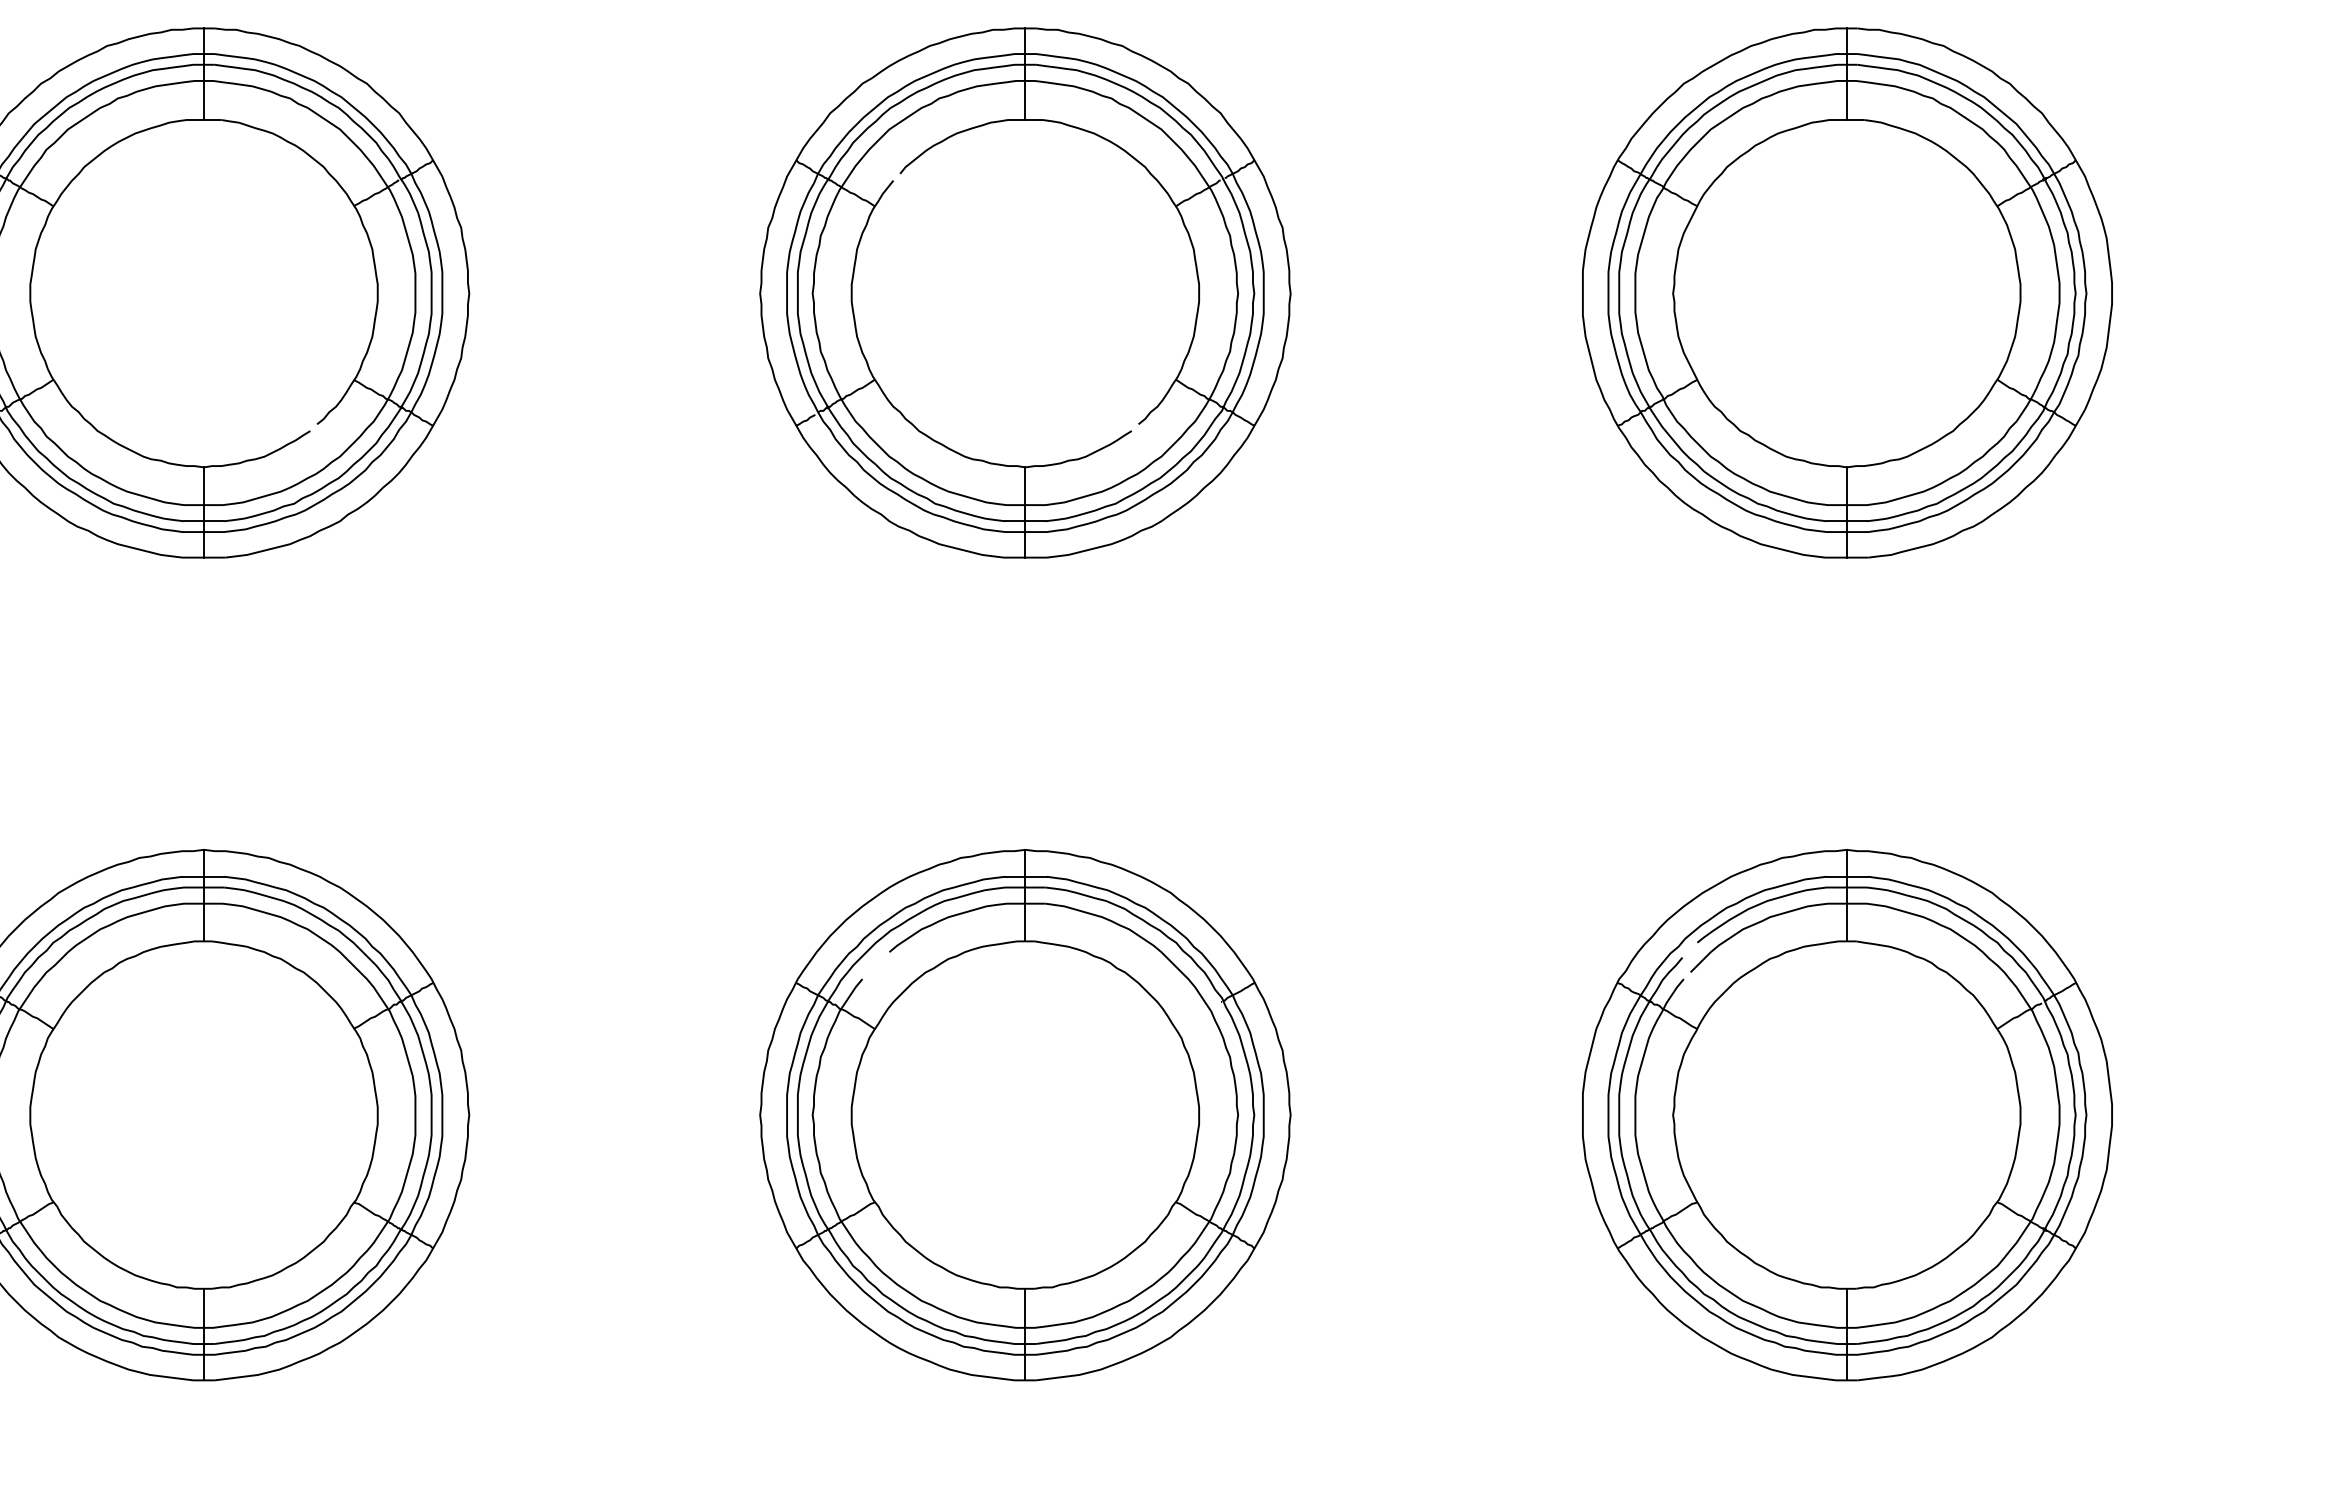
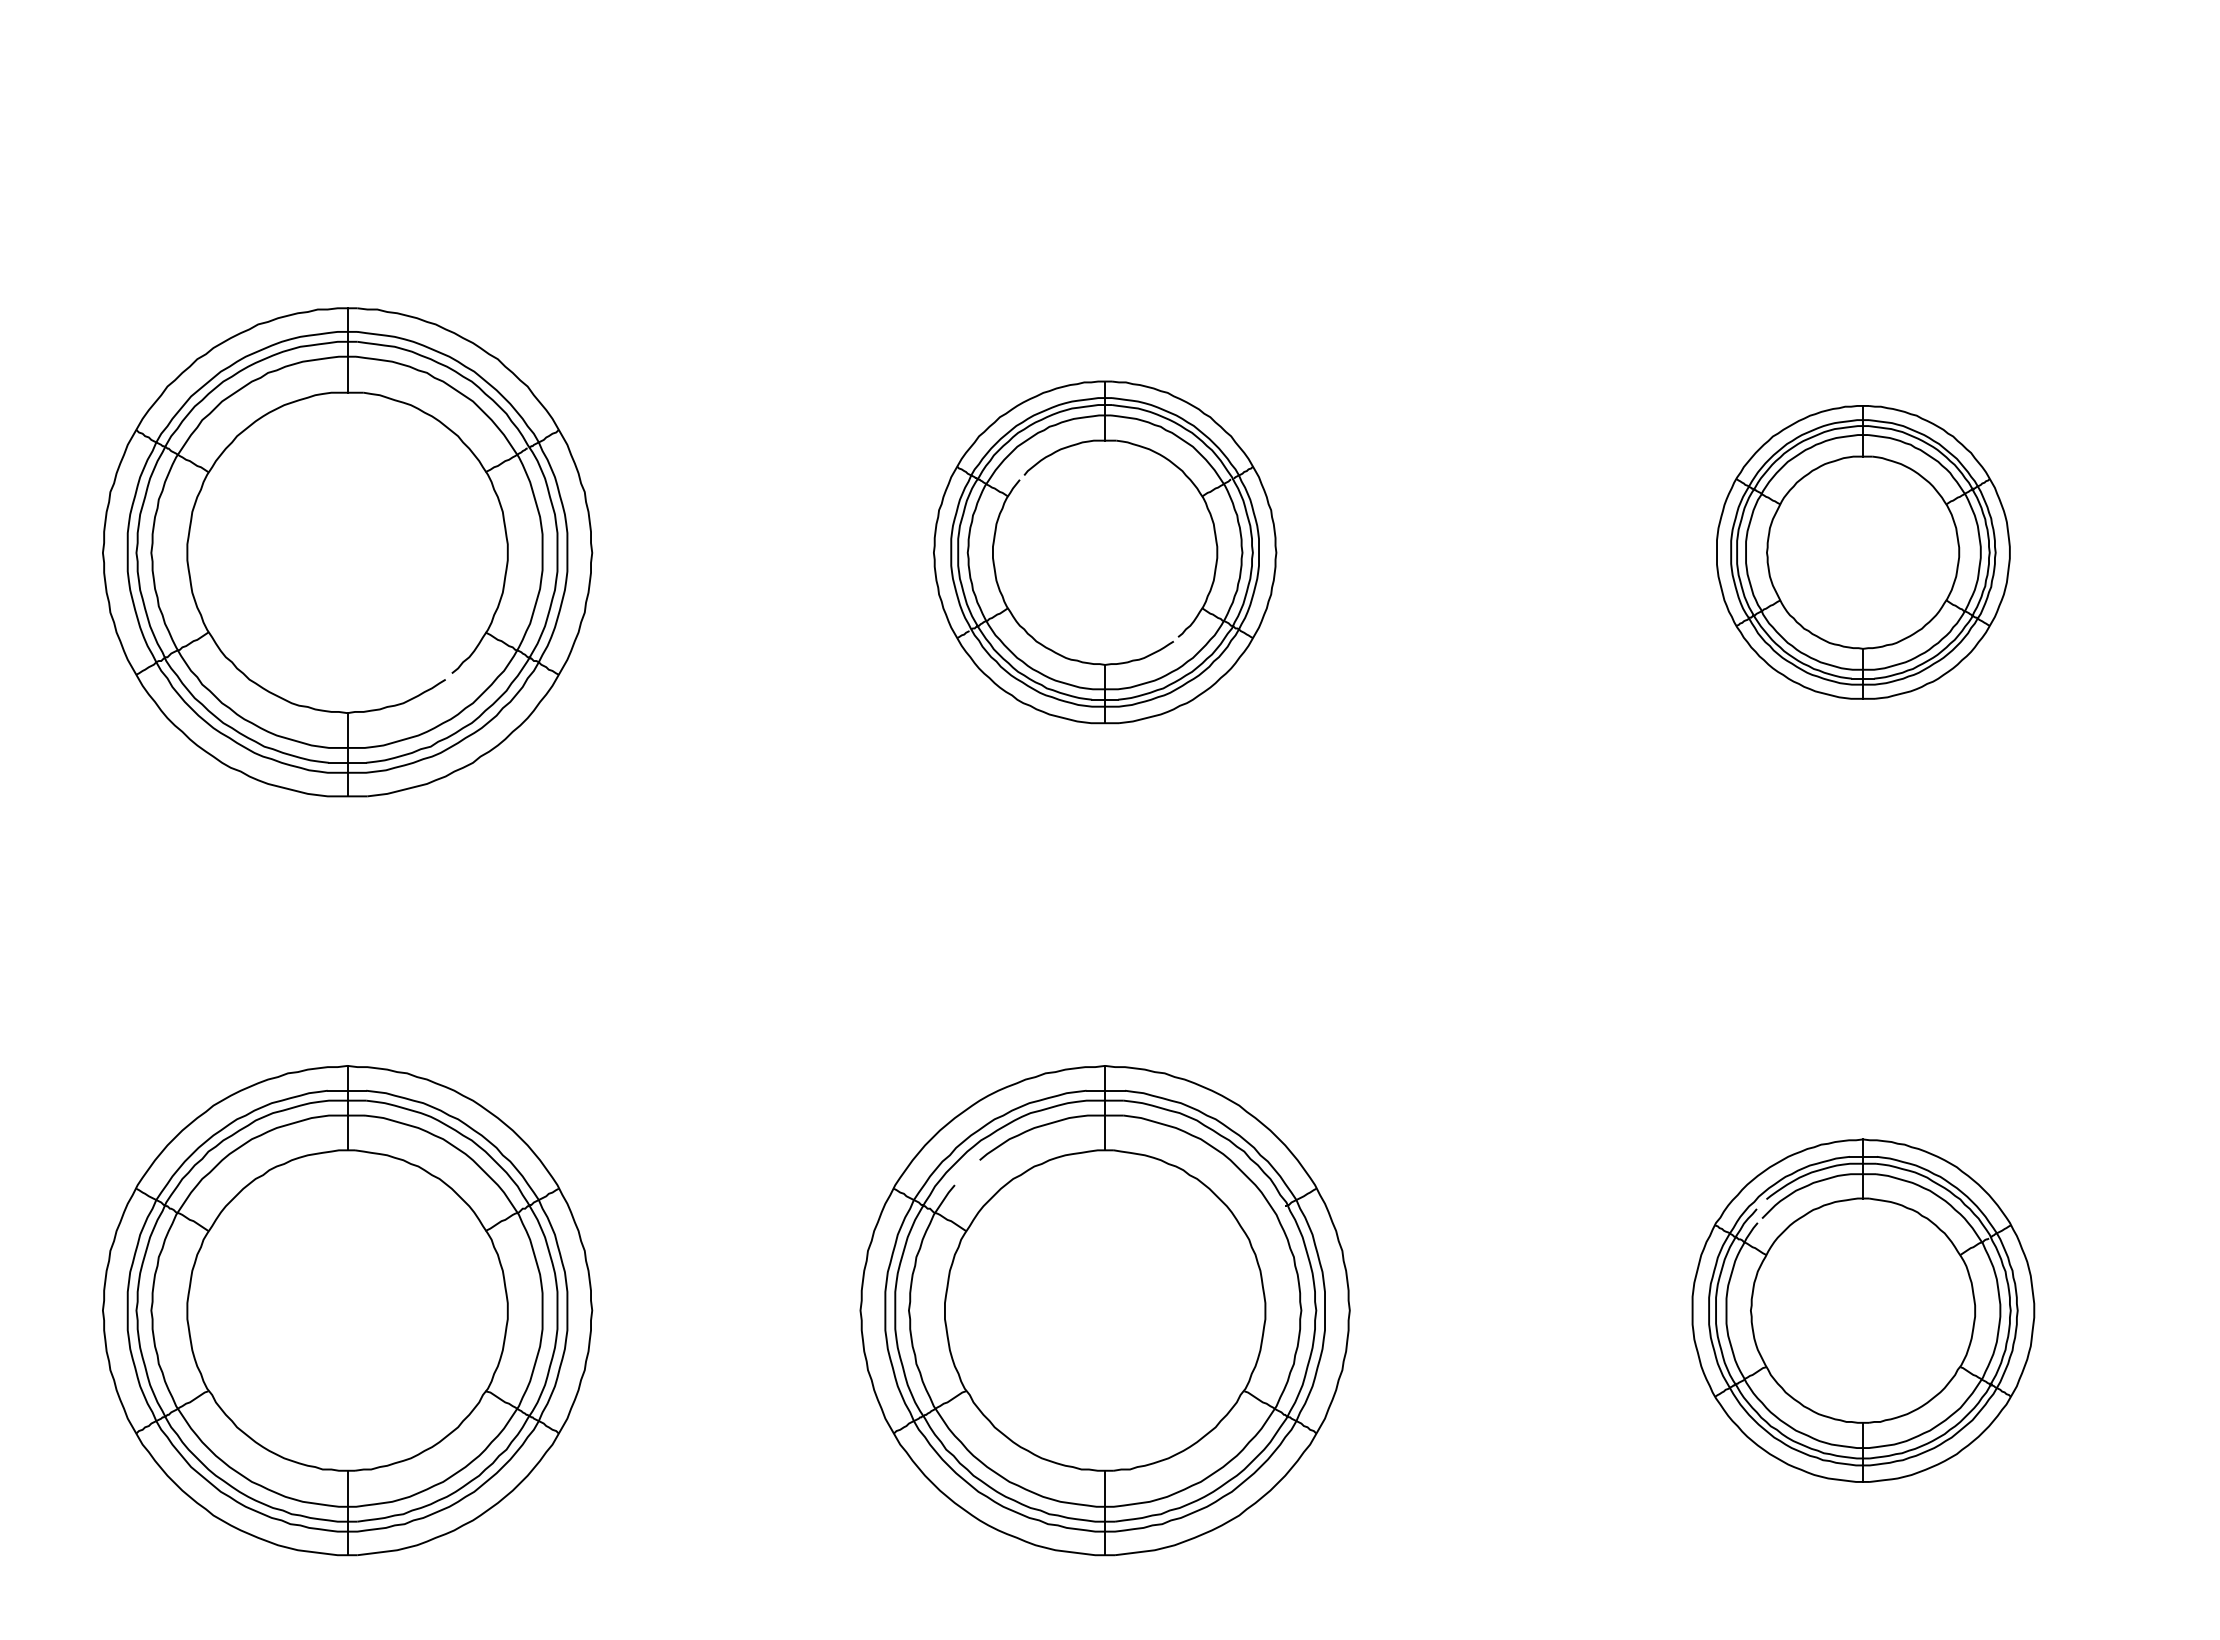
part: (1024, 293) -> (1104, 552), size x0.7
part: (1847, 293) -> (1863, 552), size x0.6
part: (1847, 1115) -> (1863, 1310), size x0.7

